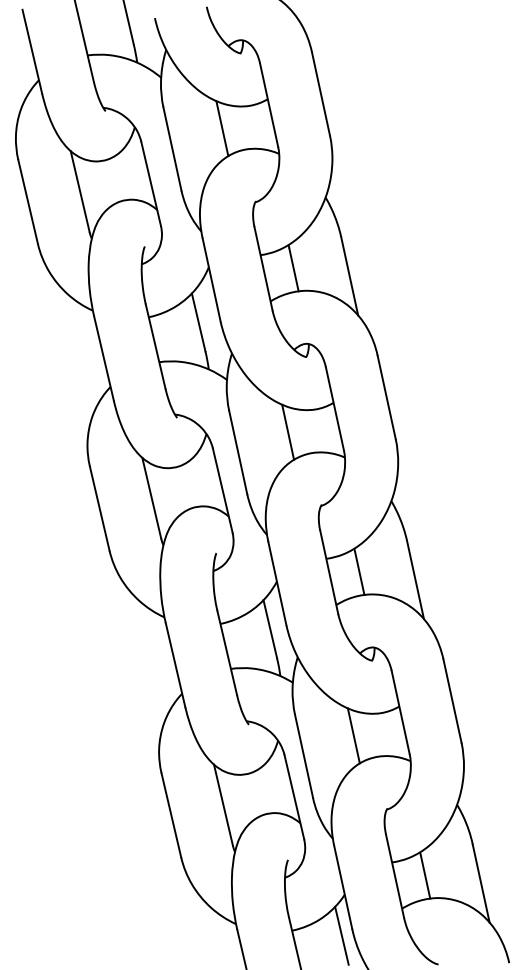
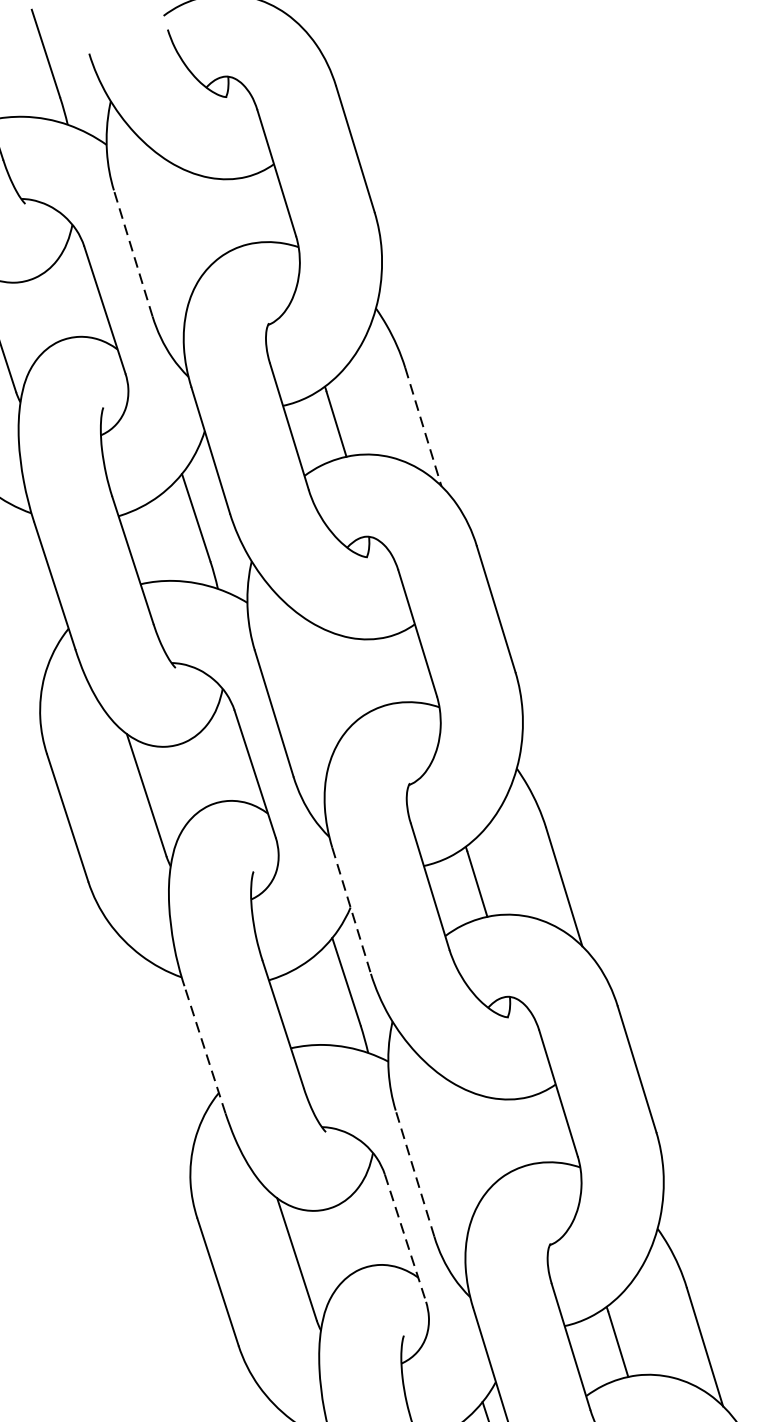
line: (222, 128) -> (207, 215), removed
line: (172, 148) -> (133, 252), solid -> dashed
line: (349, 276) -> (423, 427), solid -> dashed
line: (288, 431) -> (349, 674), removed
line: (277, 583) -> (351, 910), solid -> dashed
line: (175, 664) -> (204, 1048), solid -> dashed
line: (353, 735) -> (488, 1135), removed
line: (304, 756) -> (415, 1173), solid -> dashed
line: (294, 797) -> (405, 1238), solid -> dashed

